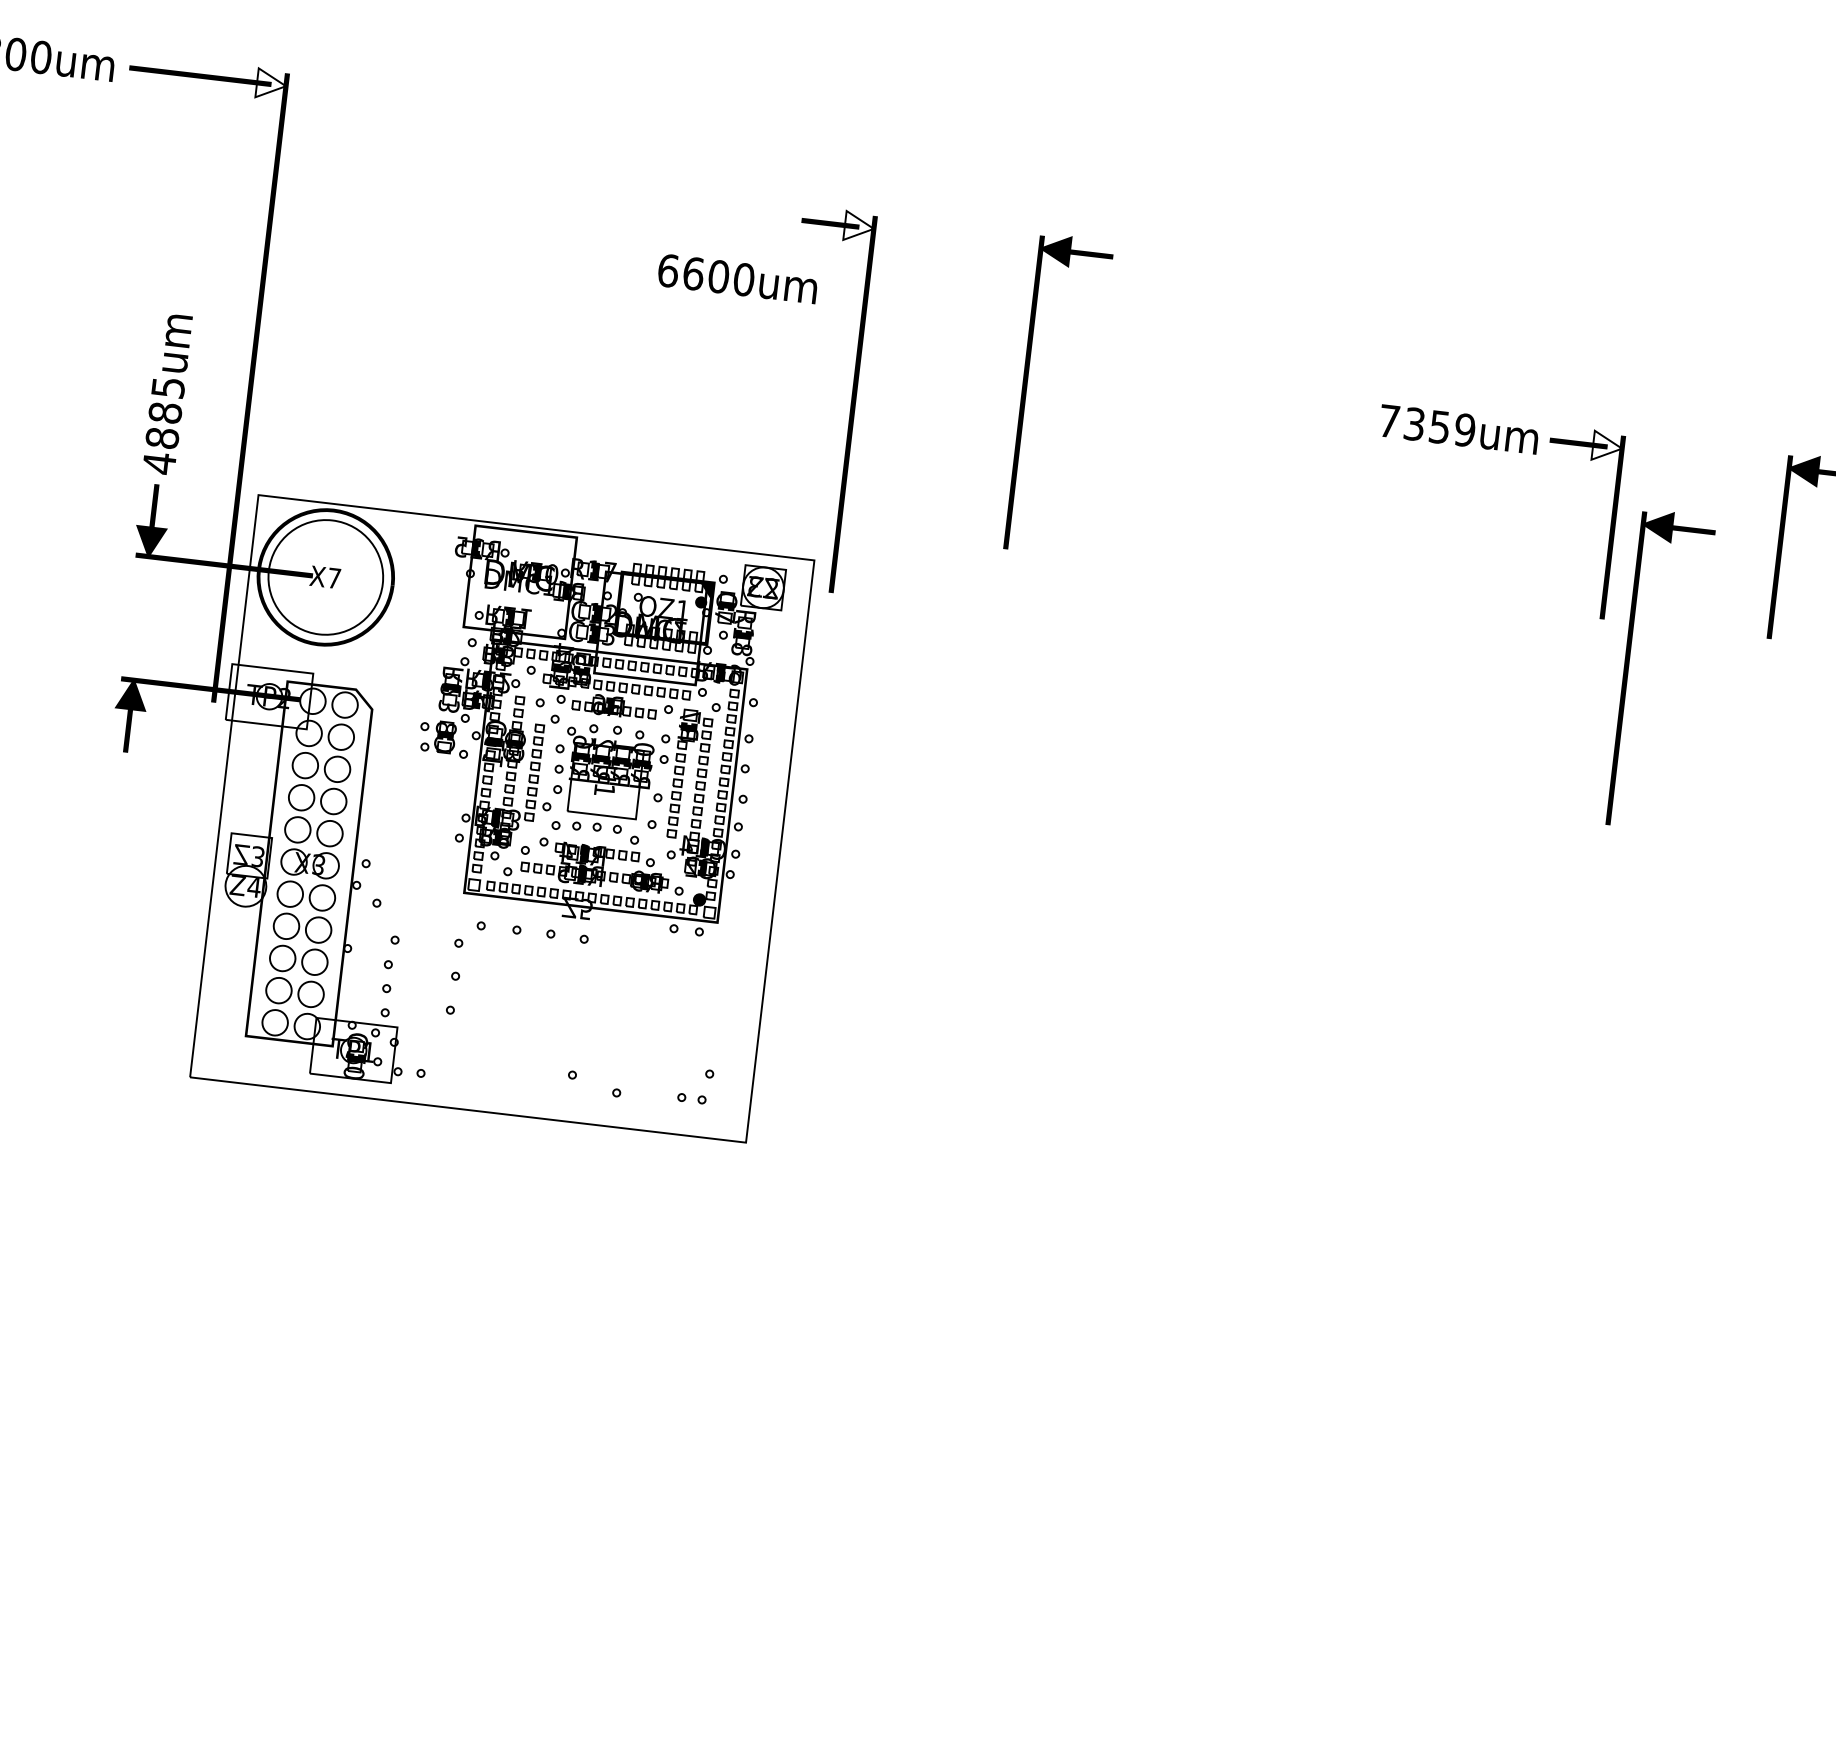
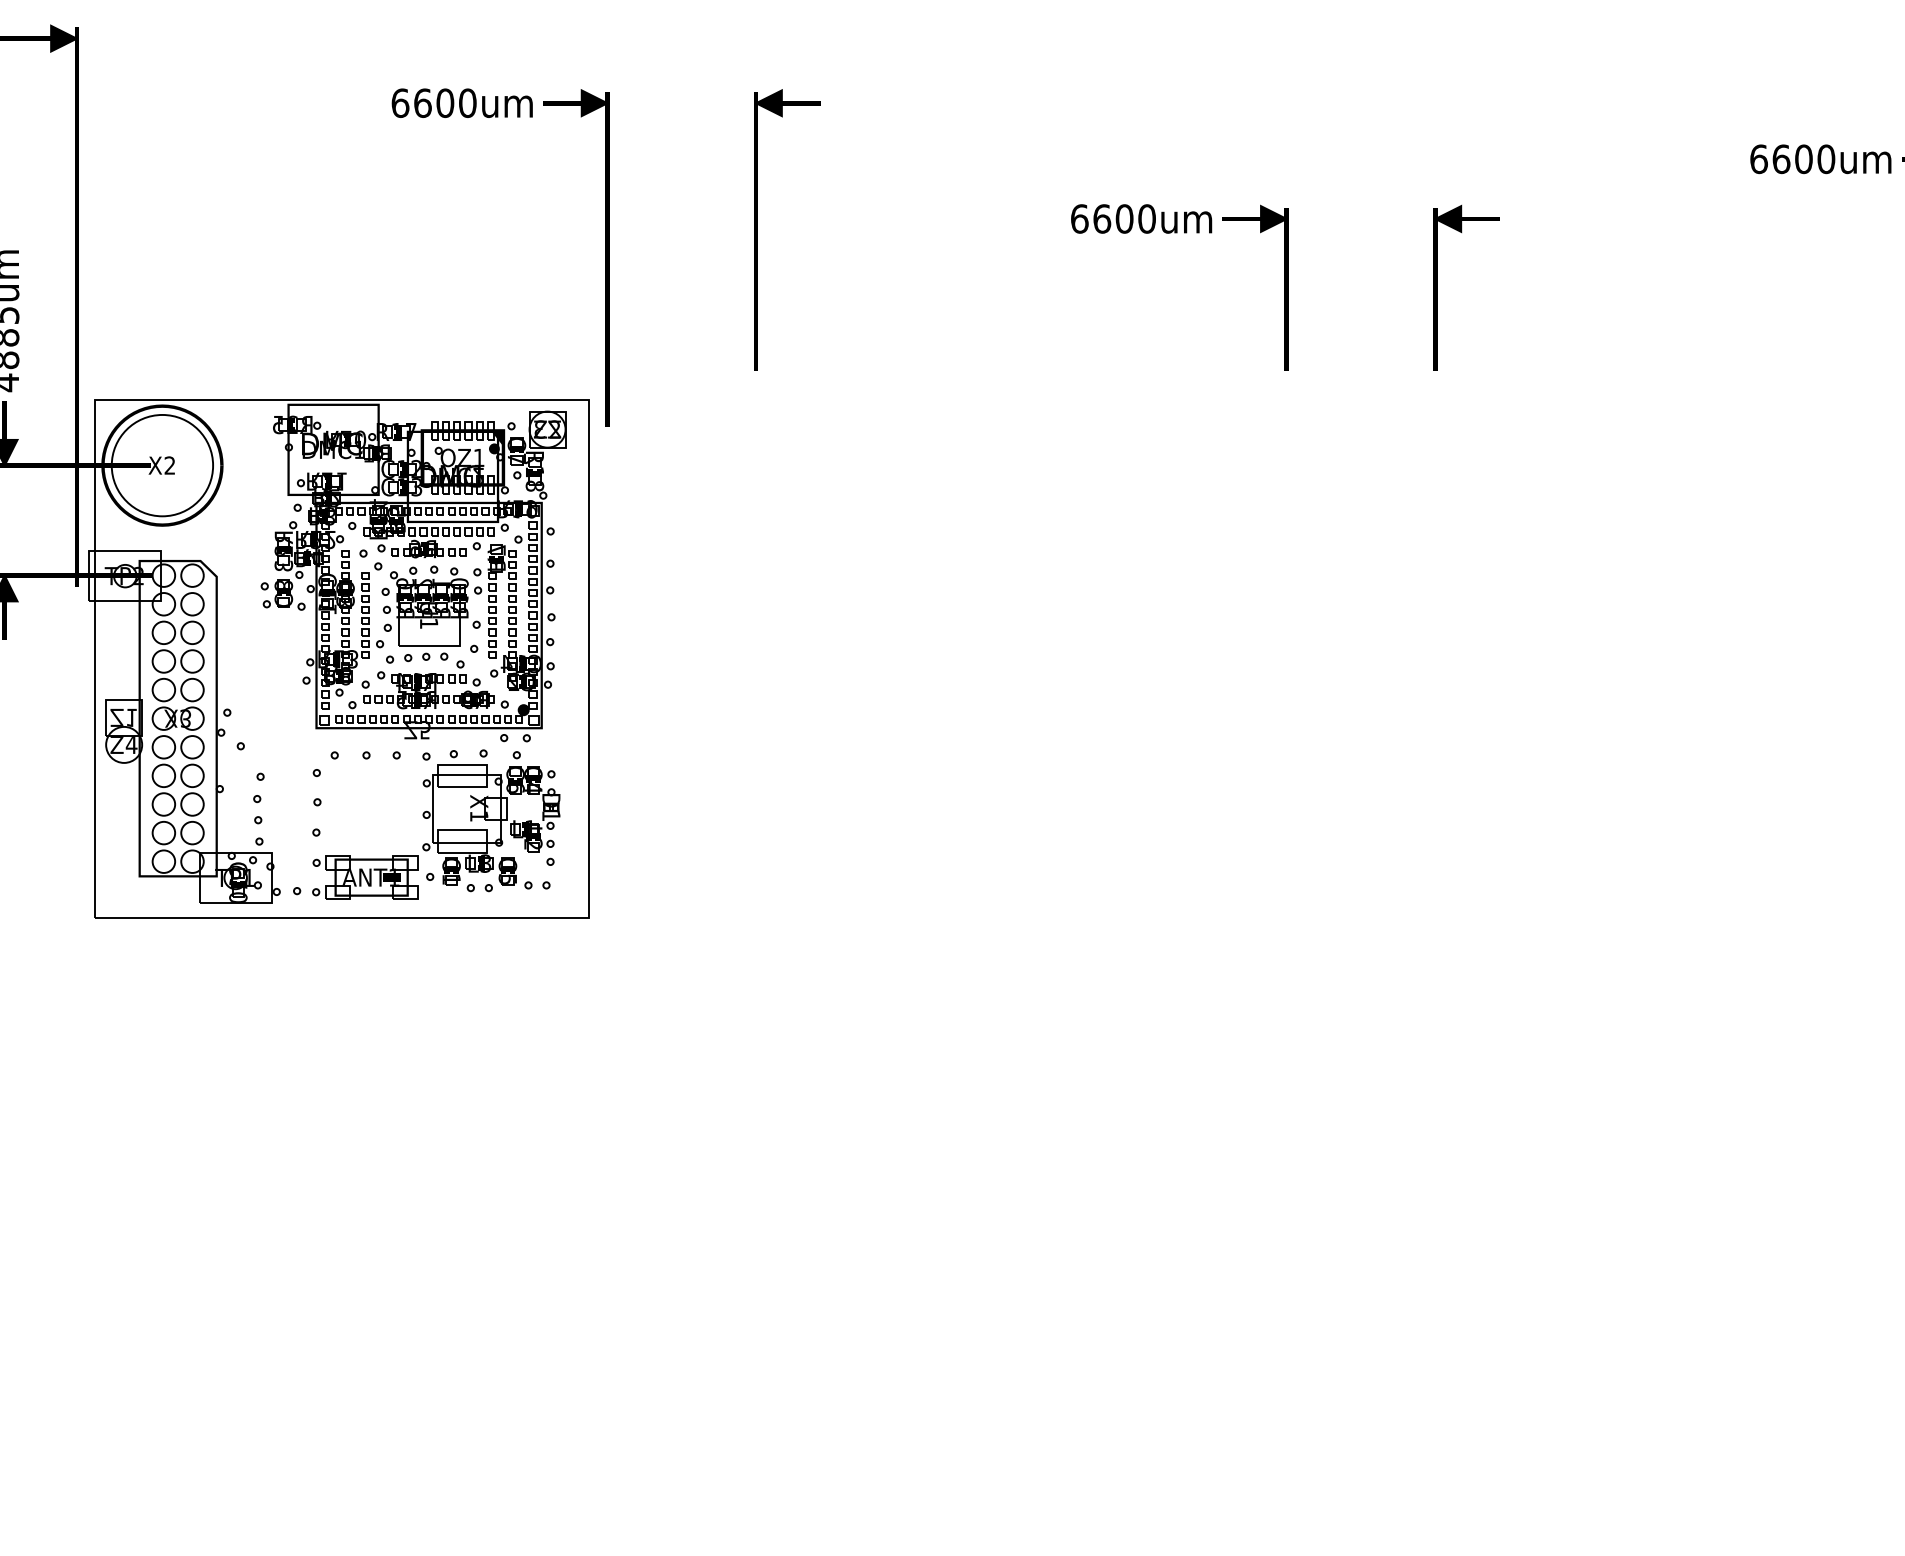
fill: (271, 84) -> (63, 38), added
fill: (859, 227) -> (594, 103), added
text: (737, 278) -> (461, 102), moved
text: (1427, 425) -> (1113, 218), 7359um -> 6600um
fill: (1607, 446) -> (1273, 218), added
text: (333, 578) -> (169, 465), X7 -> X2
part: (1628, 666) -> (1314, 409), removed
text: (257, 856) -> (131, 717), Z3 -> Z1
part: (586, 1016) -> (436, 824), added

